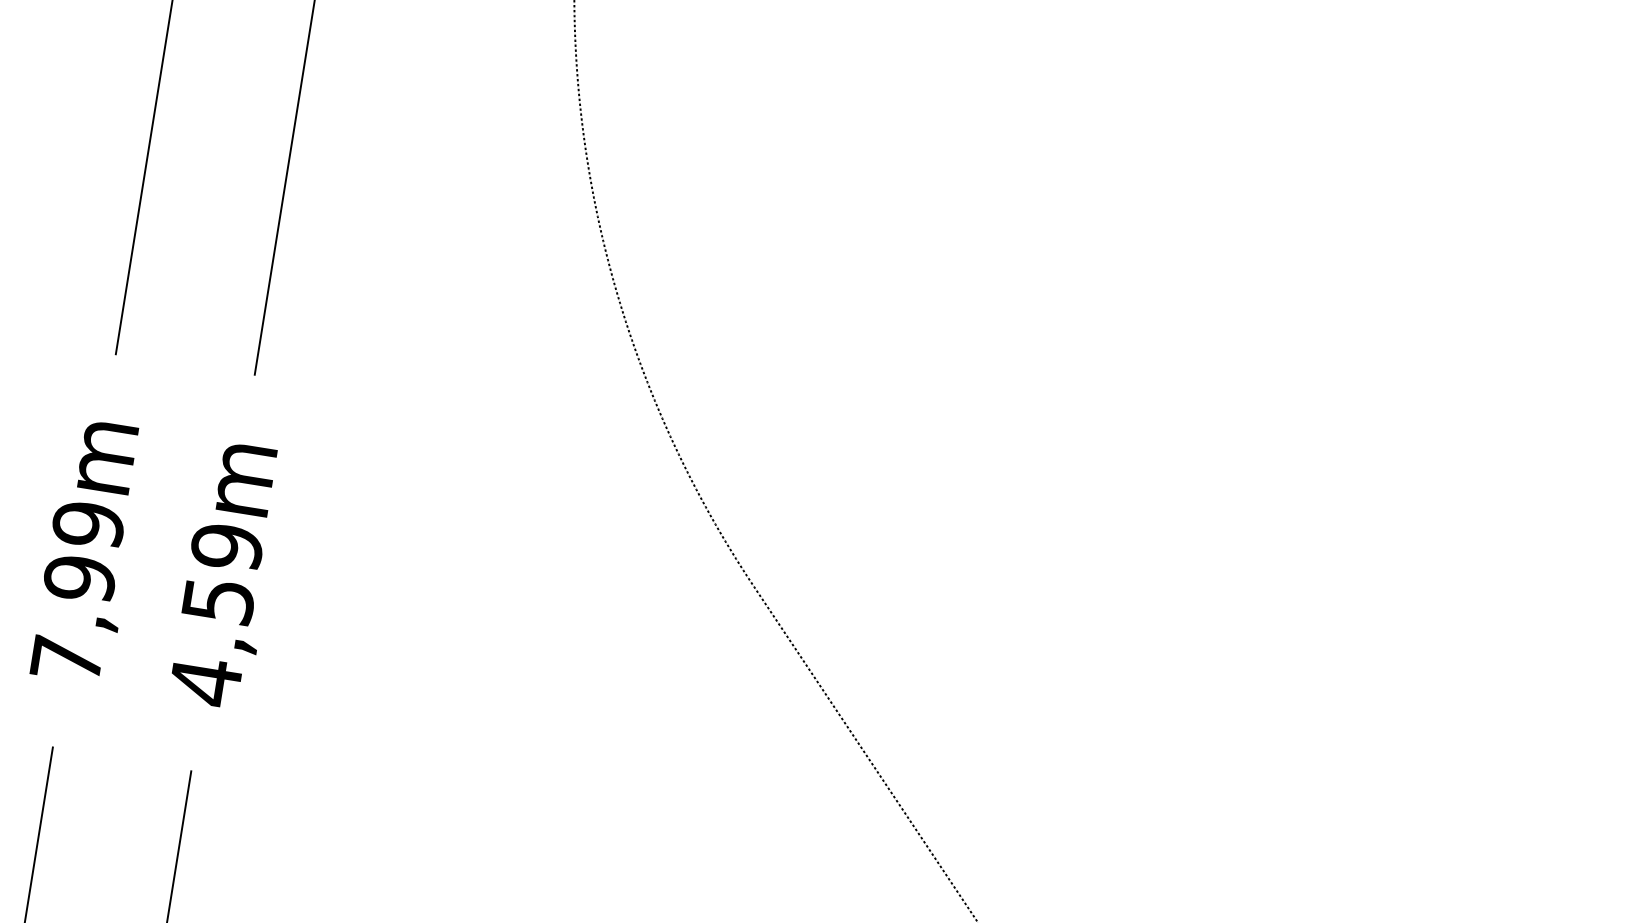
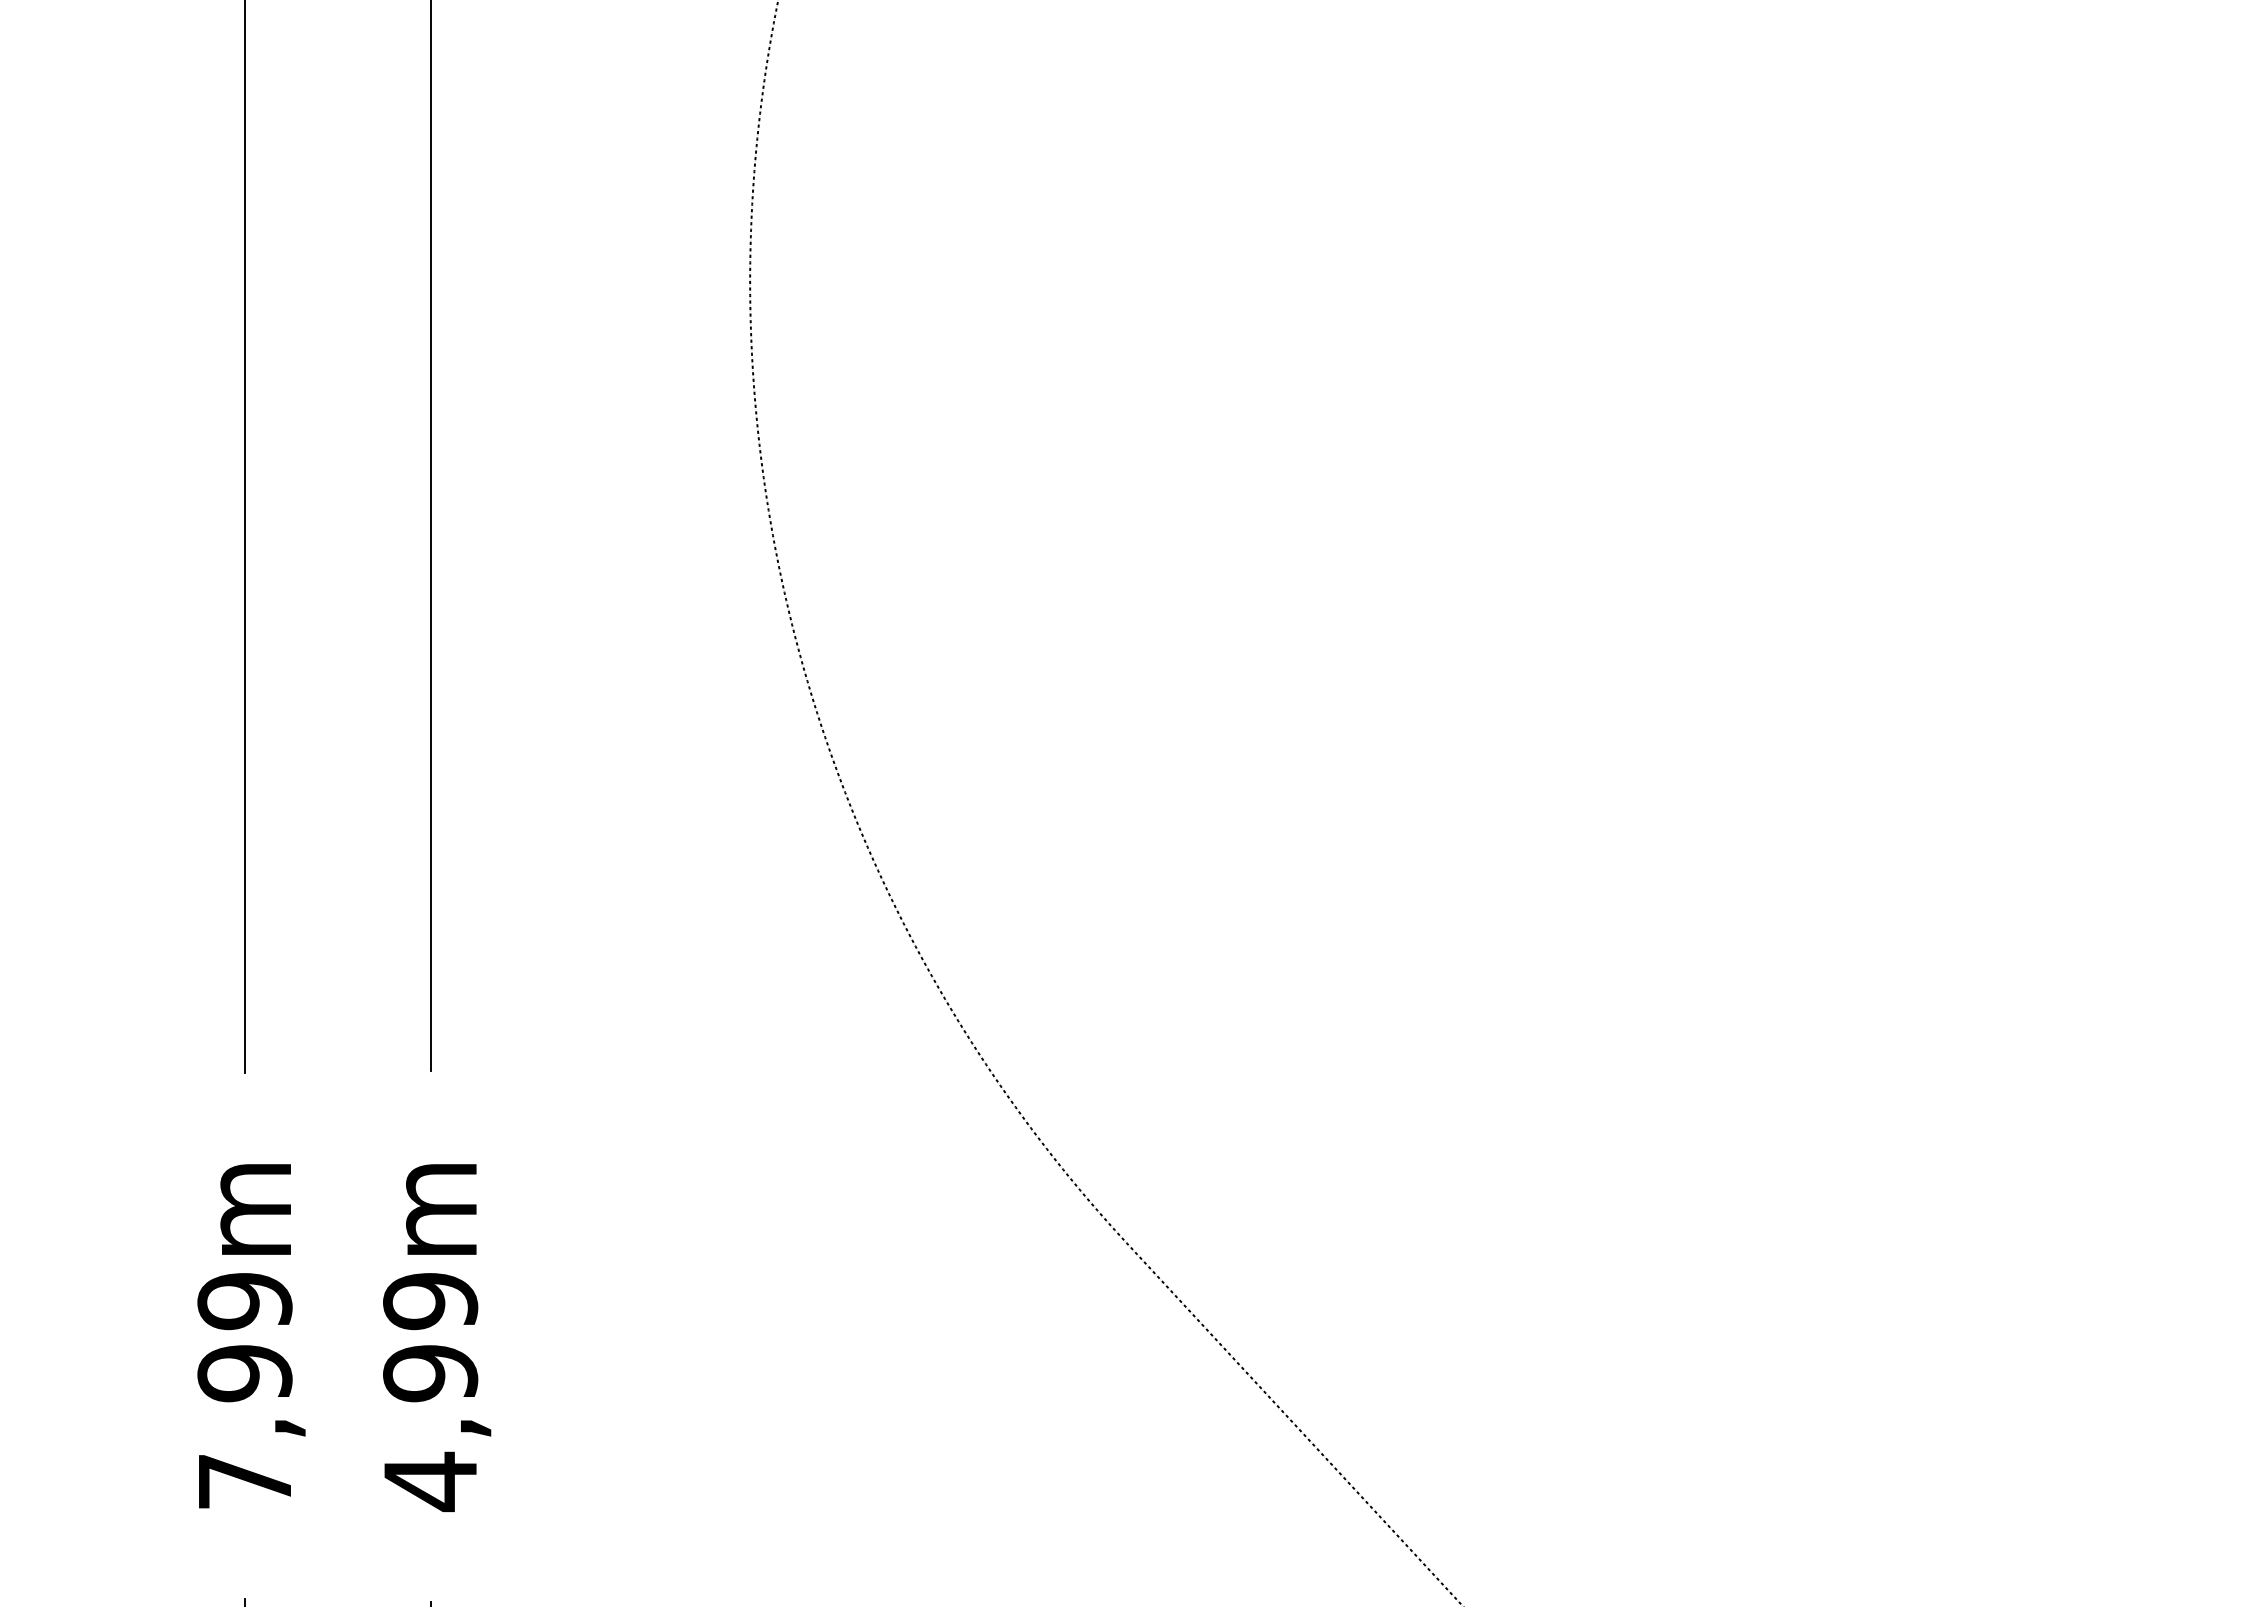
text: (218, 600) -> (430, 1373), 4,59m -> 4,99m

